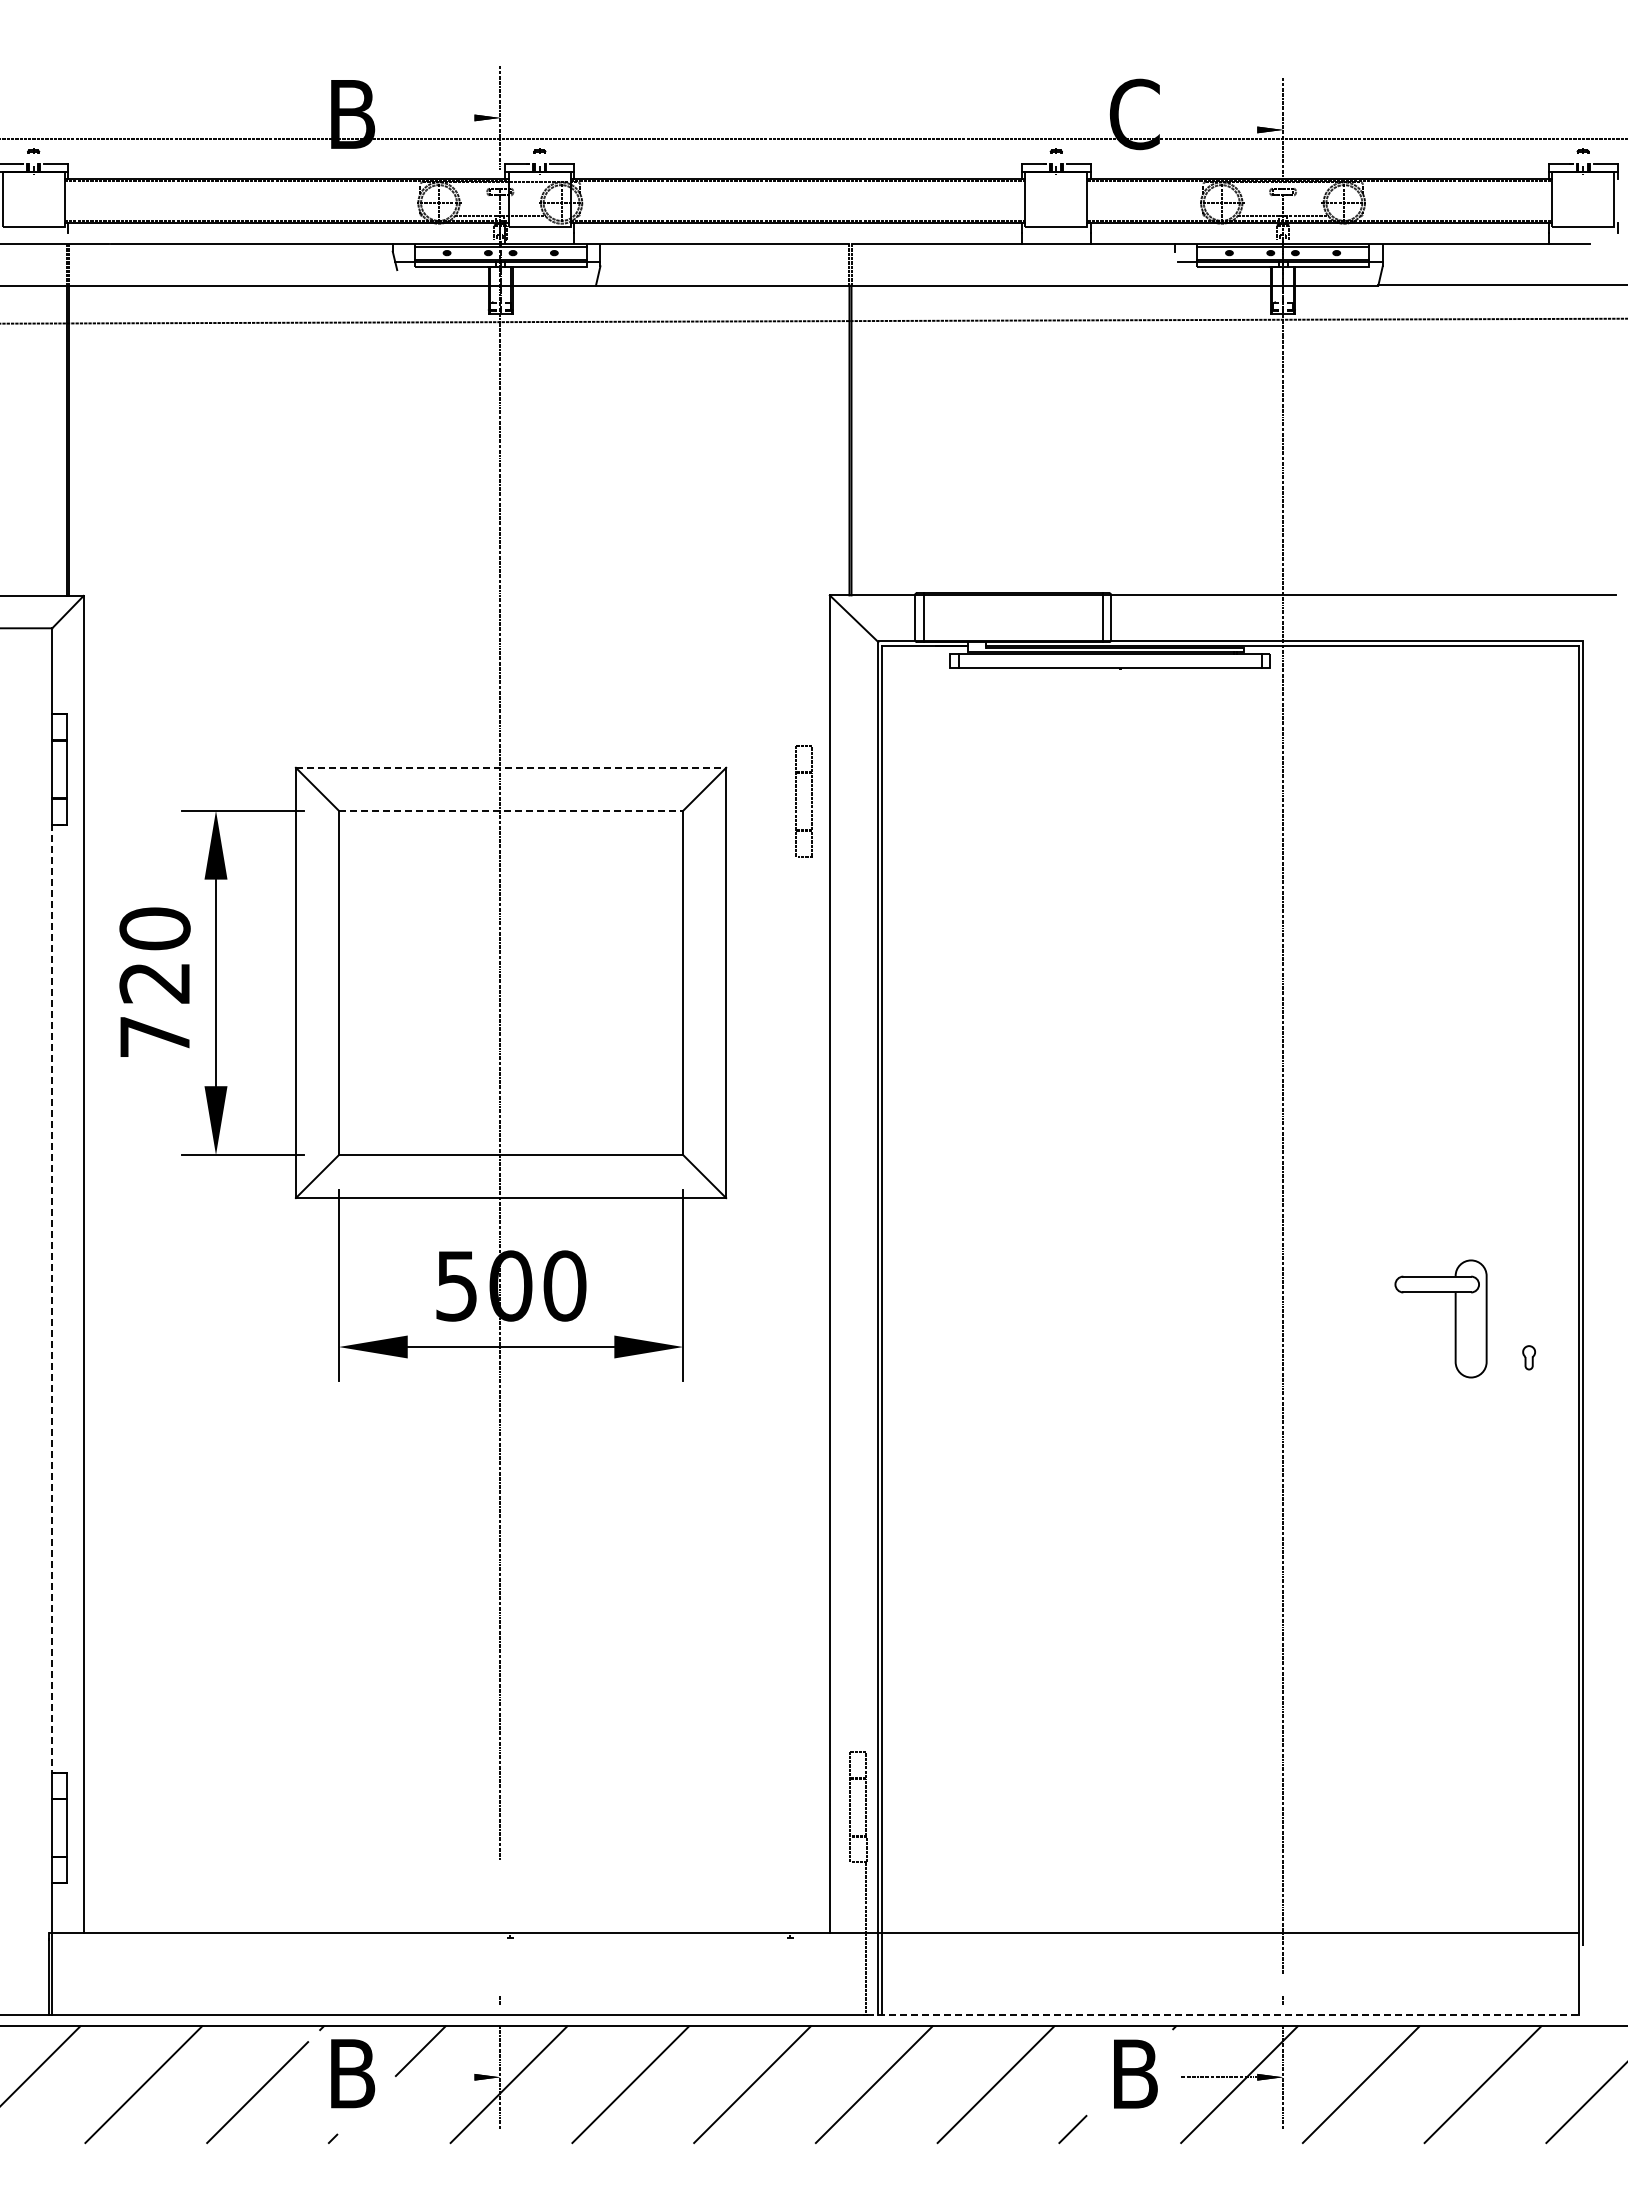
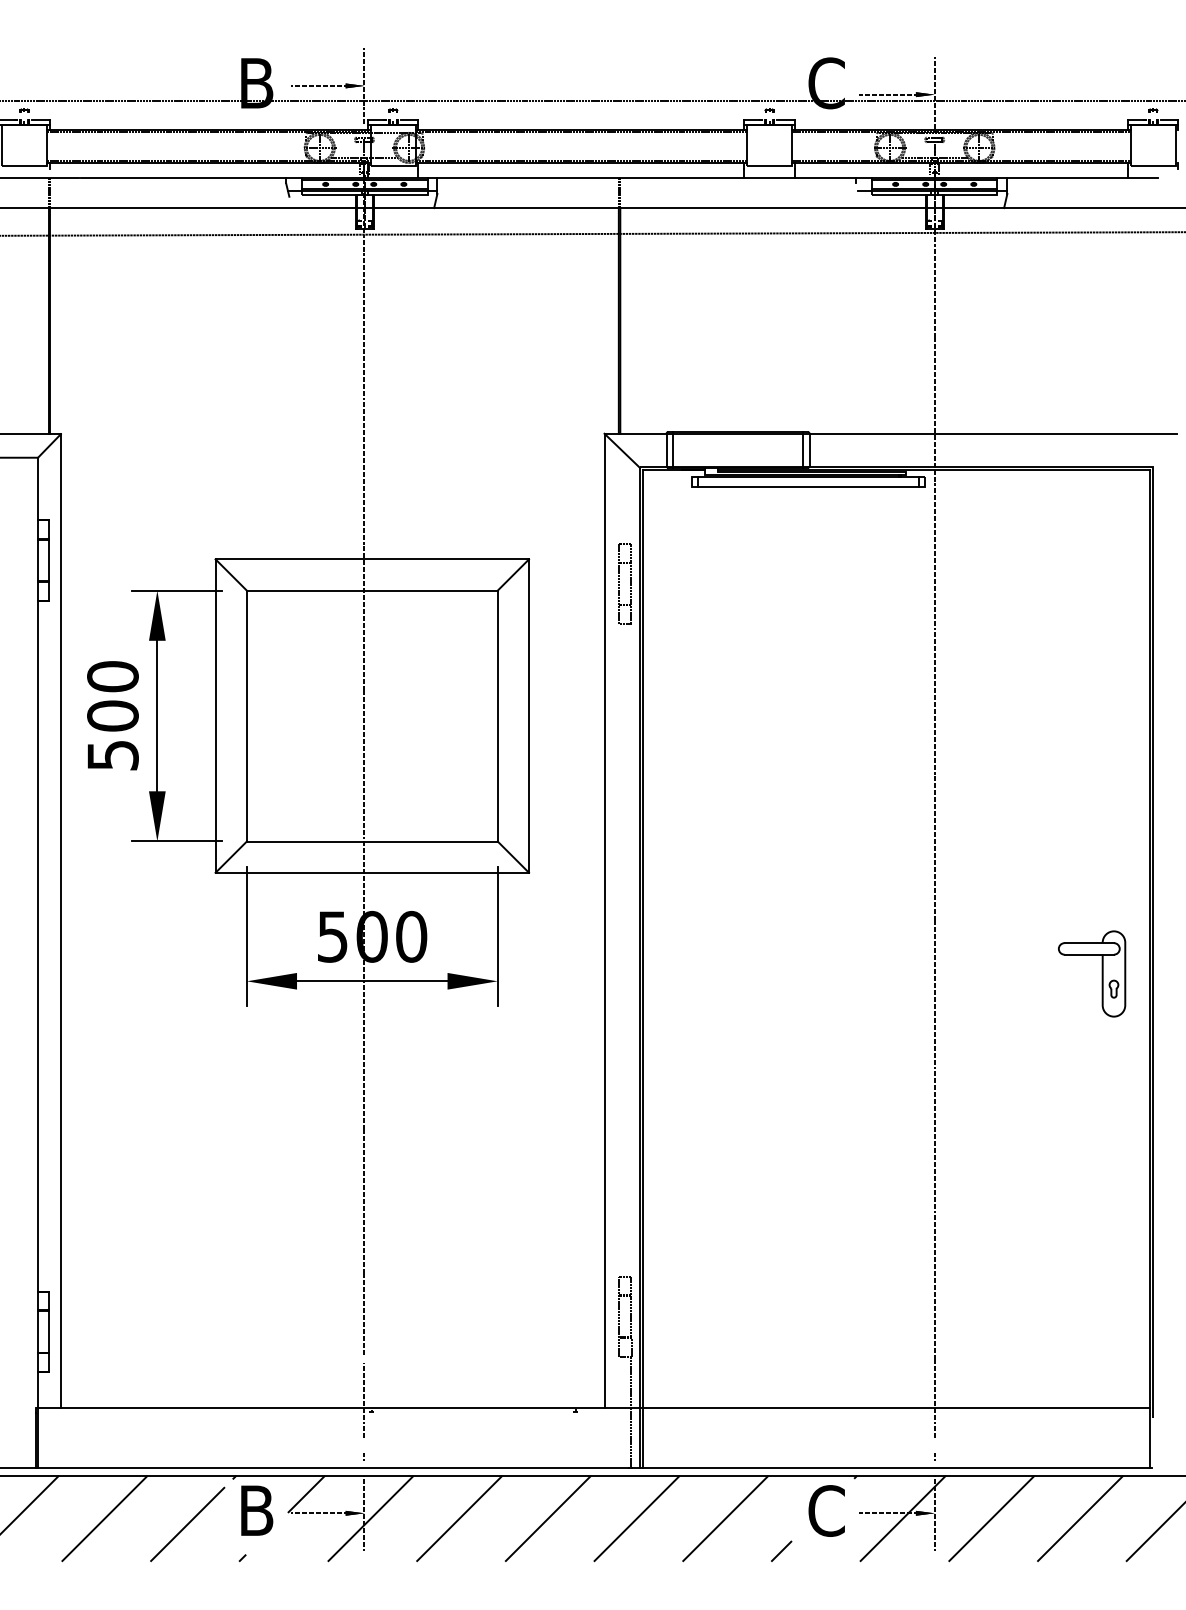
line: (435, 117) -> (317, 85), added
line: (1218, 129) -> (887, 94), added
line: (511, 767) -> (372, 559), dashed -> solid
part: (796, 800) -> (619, 583), moved
line: (511, 810) -> (372, 590), dashed -> solid
text: (154, 1009) -> (112, 735), 720 -> 500
line: (52, 1298) -> (38, 945), dashed -> solid
part: (1454, 1318) -> (1101, 973), moved
line: (500, 1921) -> (364, 1399), added
line: (1224, 2015) -> (892, 1468), dashed -> solid
text: (1134, 2073) -> (826, 1510), B -> C
line: (435, 2077) -> (317, 1513), added

